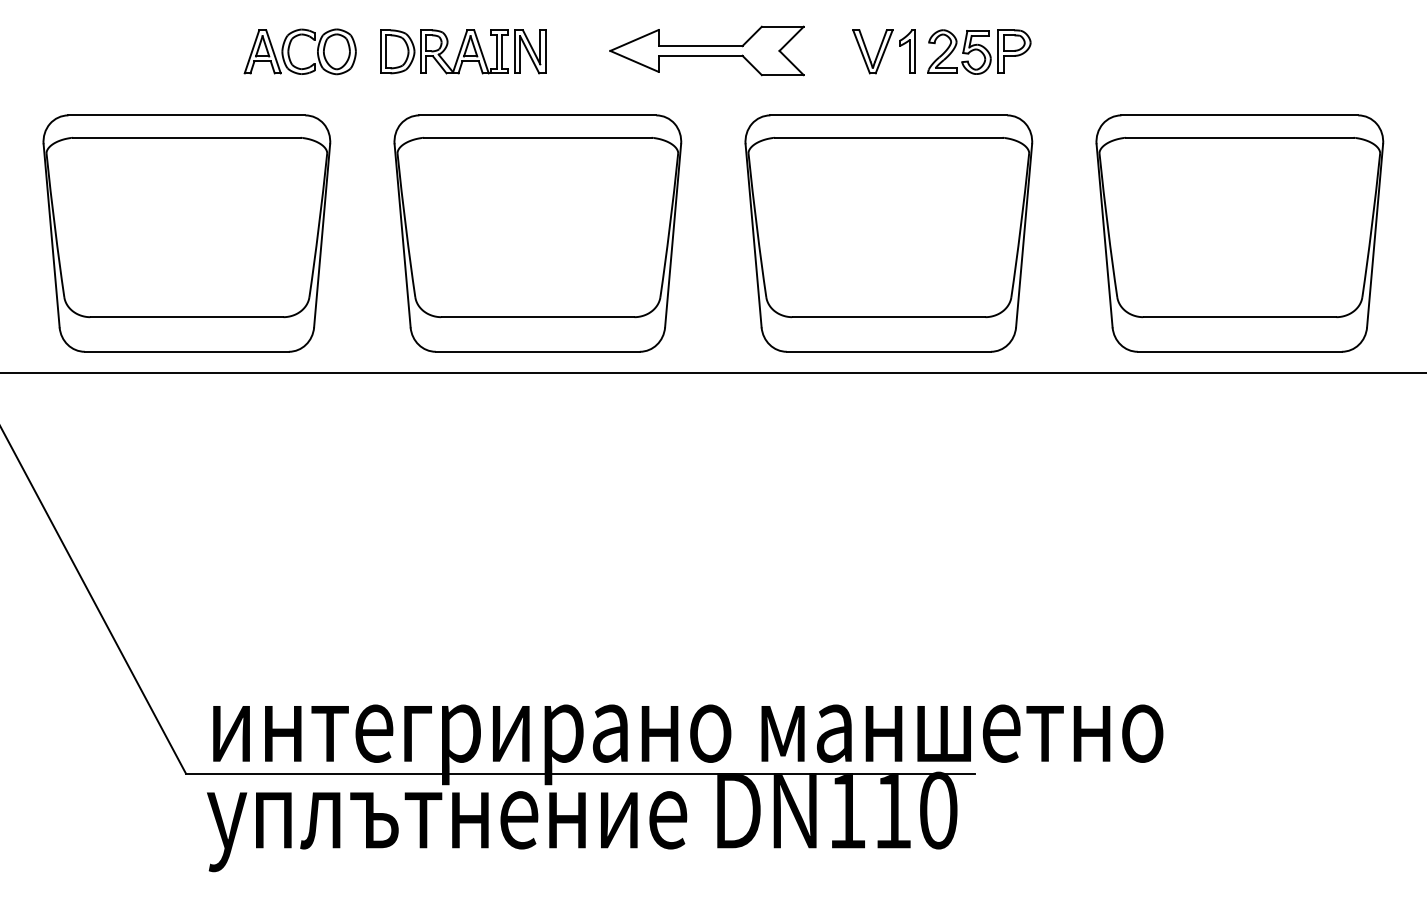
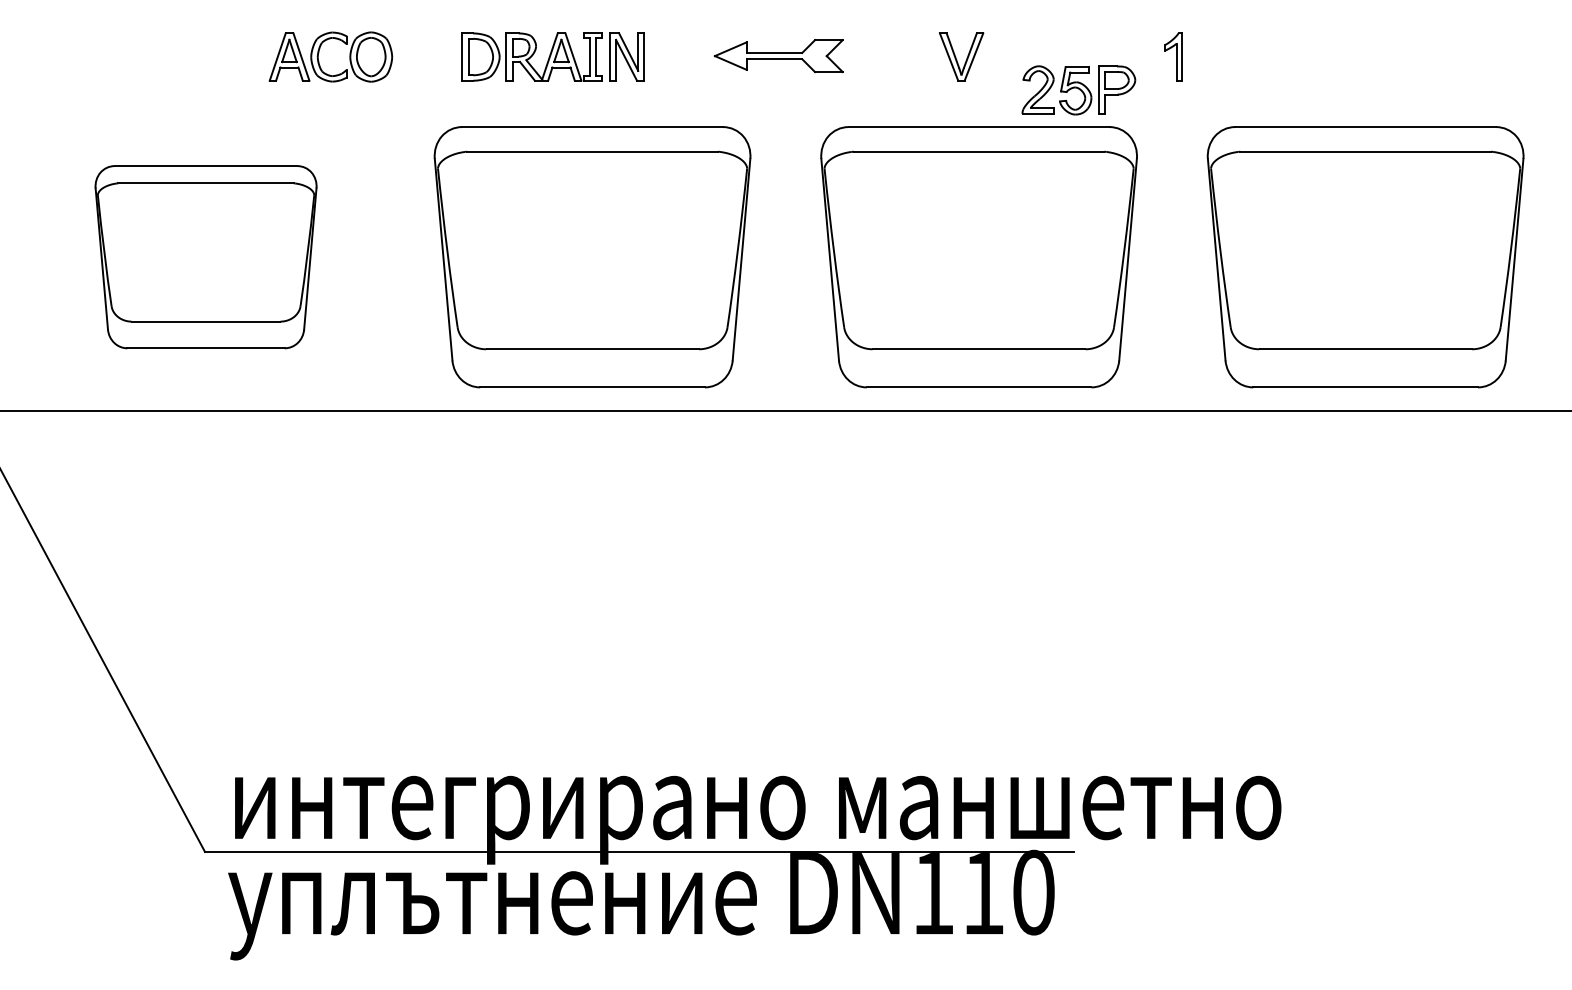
part: (706, 50) -> (778, 55), size x0.6
part: (463, 51) -> (553, 56), moved
part: (907, 51) -> (1173, 56), moved
part: (979, 51) -> (1078, 89), moved
part: (186, 233) -> (205, 257), size x0.7

